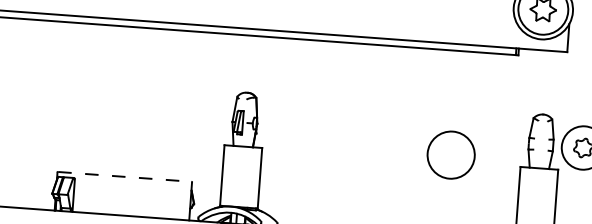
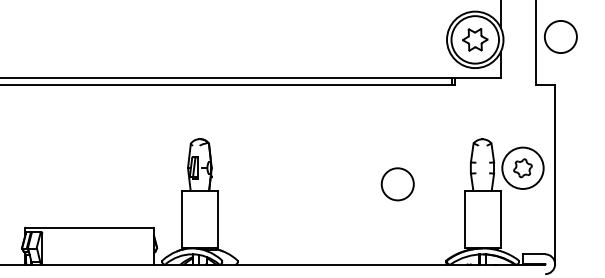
circle: (450, 155) -> (397, 184), size x0.71
line: (124, 176) -> (89, 227), dashed -> solid

